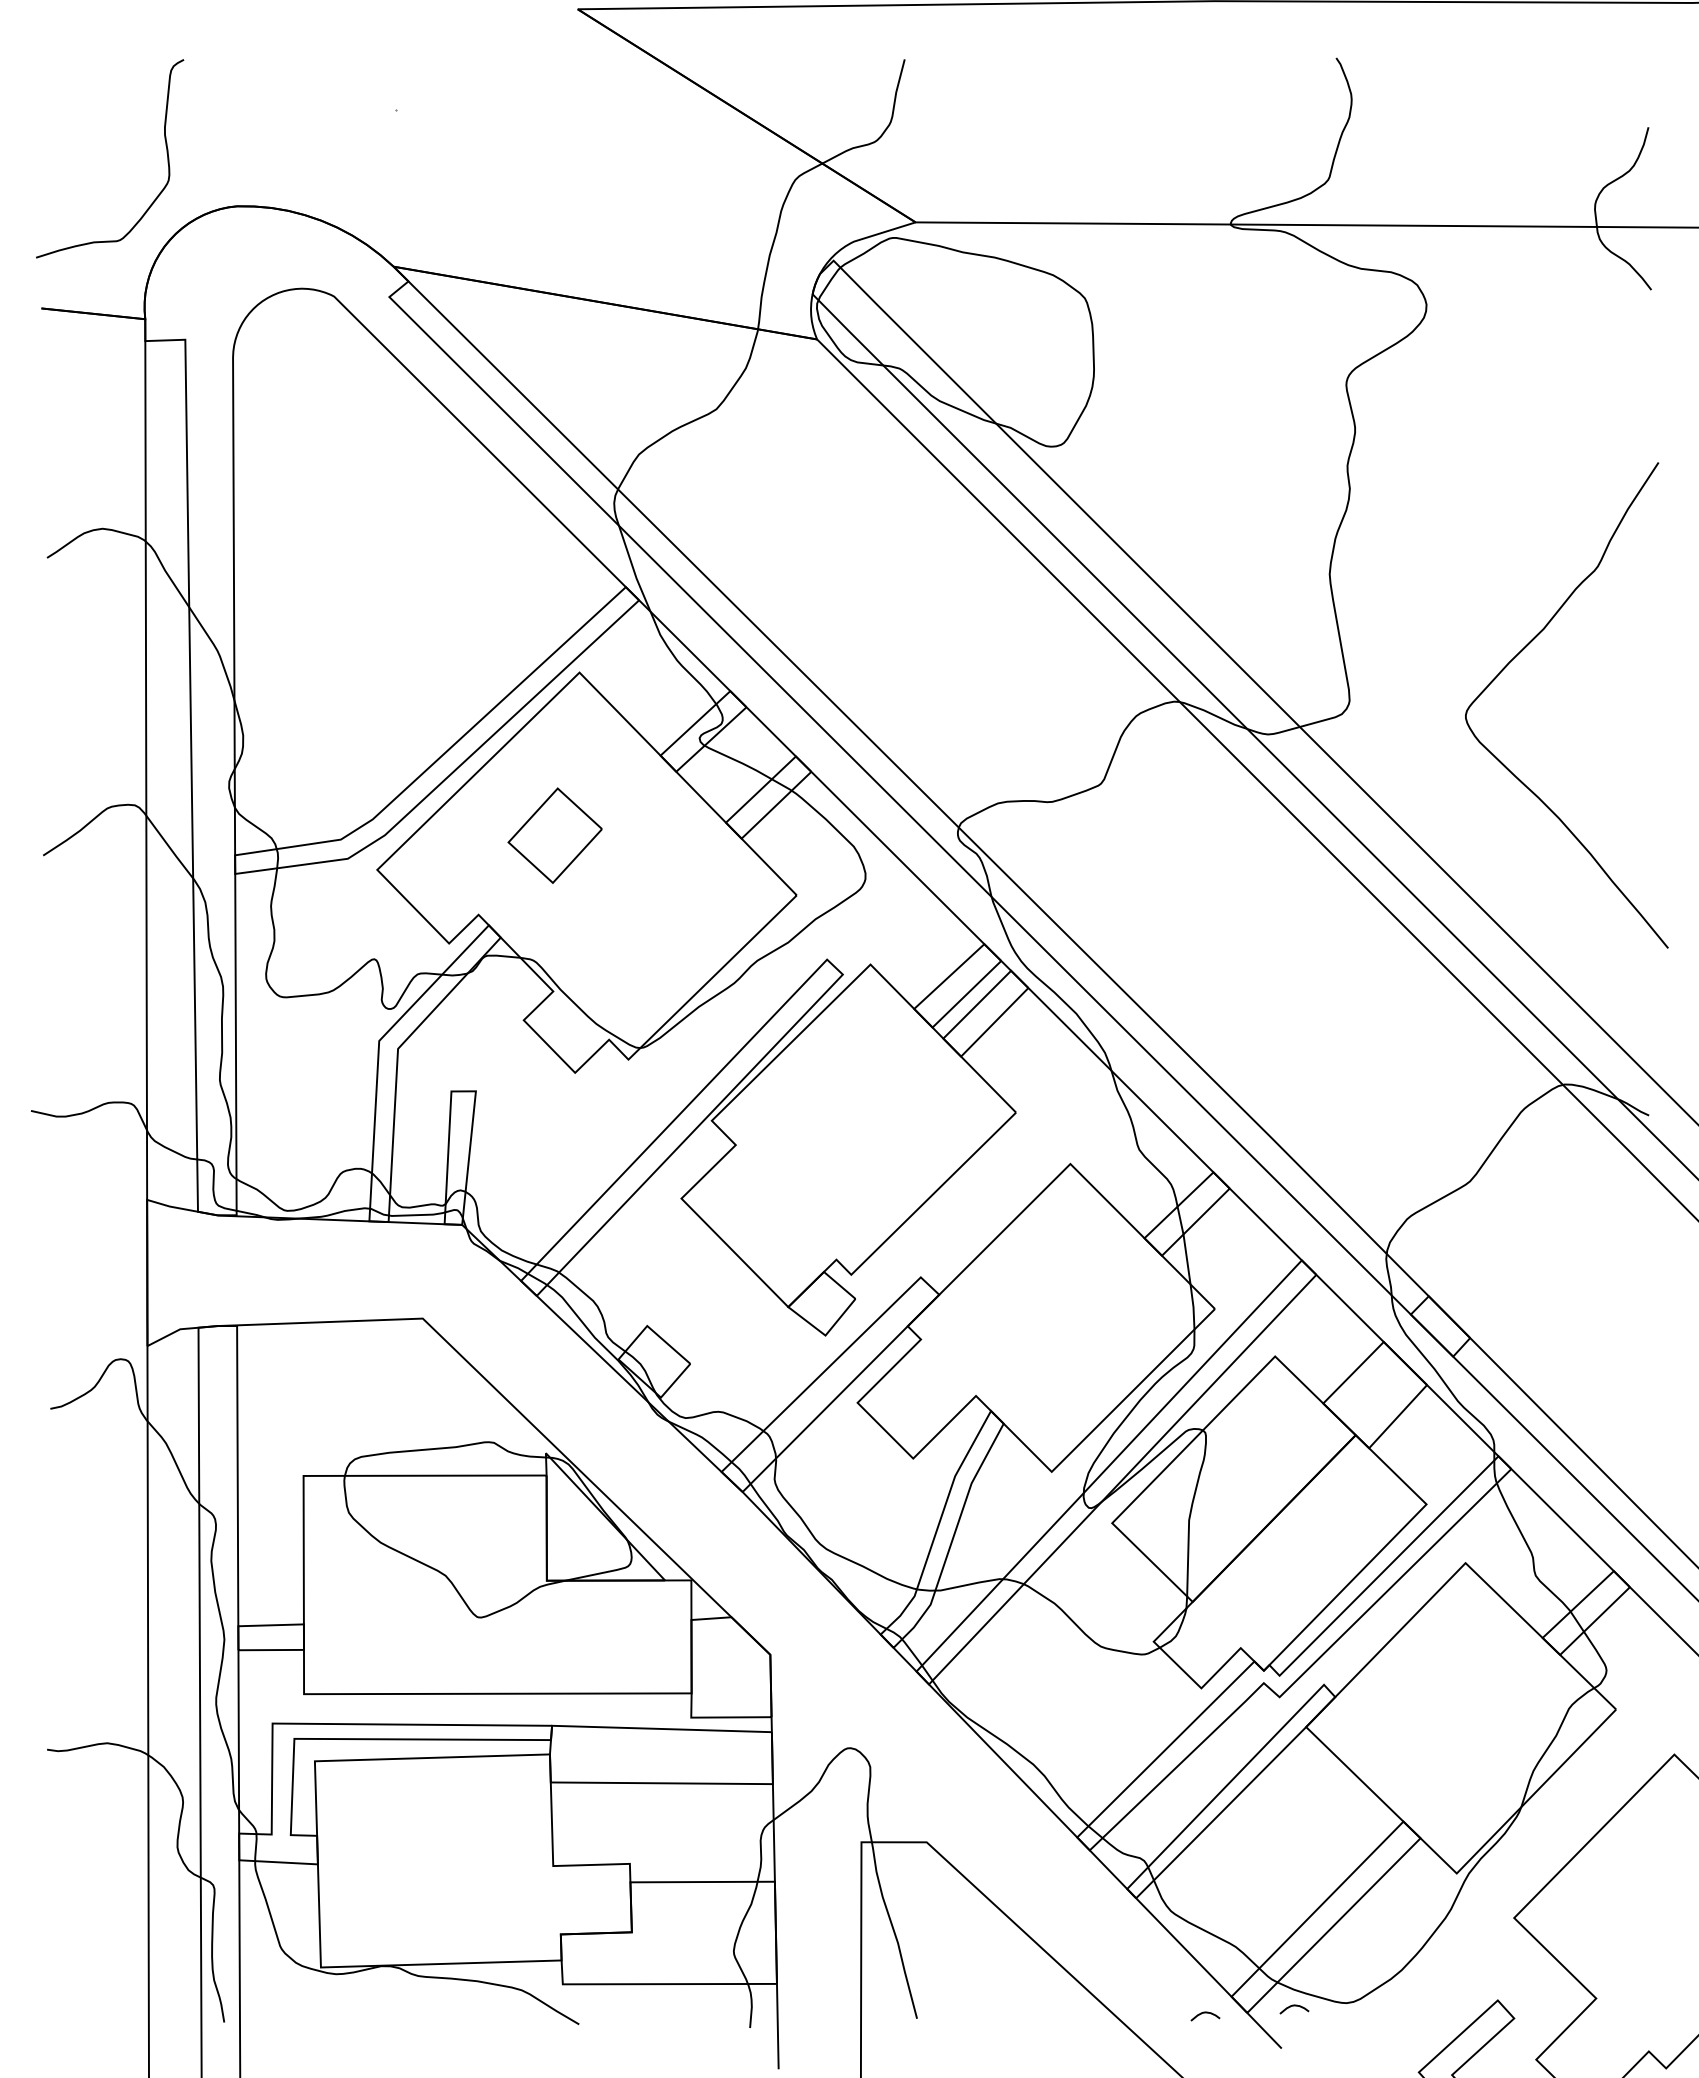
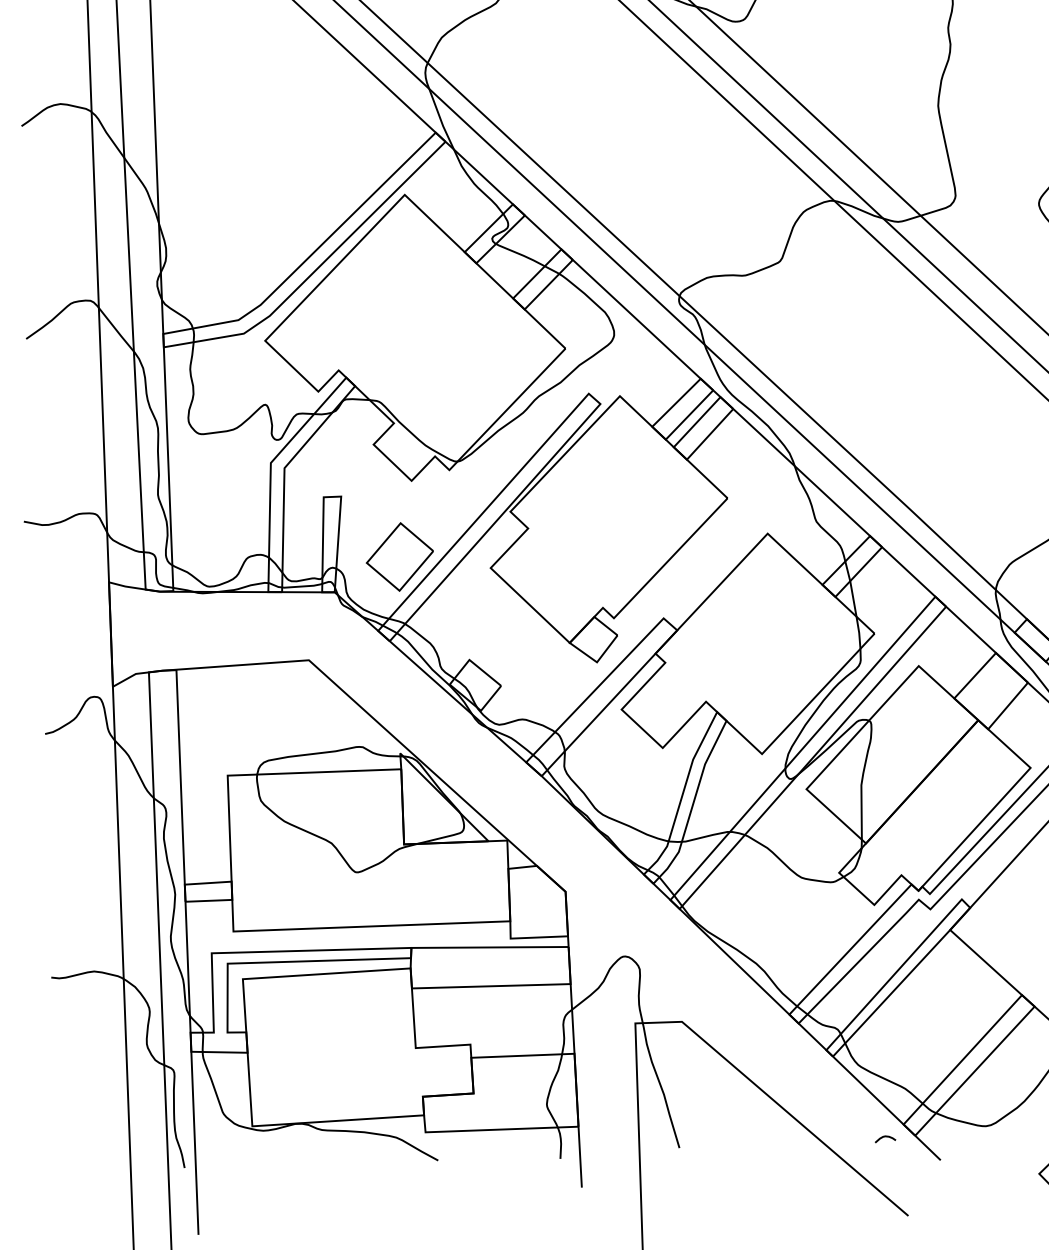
part: (554, 835) -> (399, 556), moved
curve: (1294, 2006) -> (948, 1129), removed

